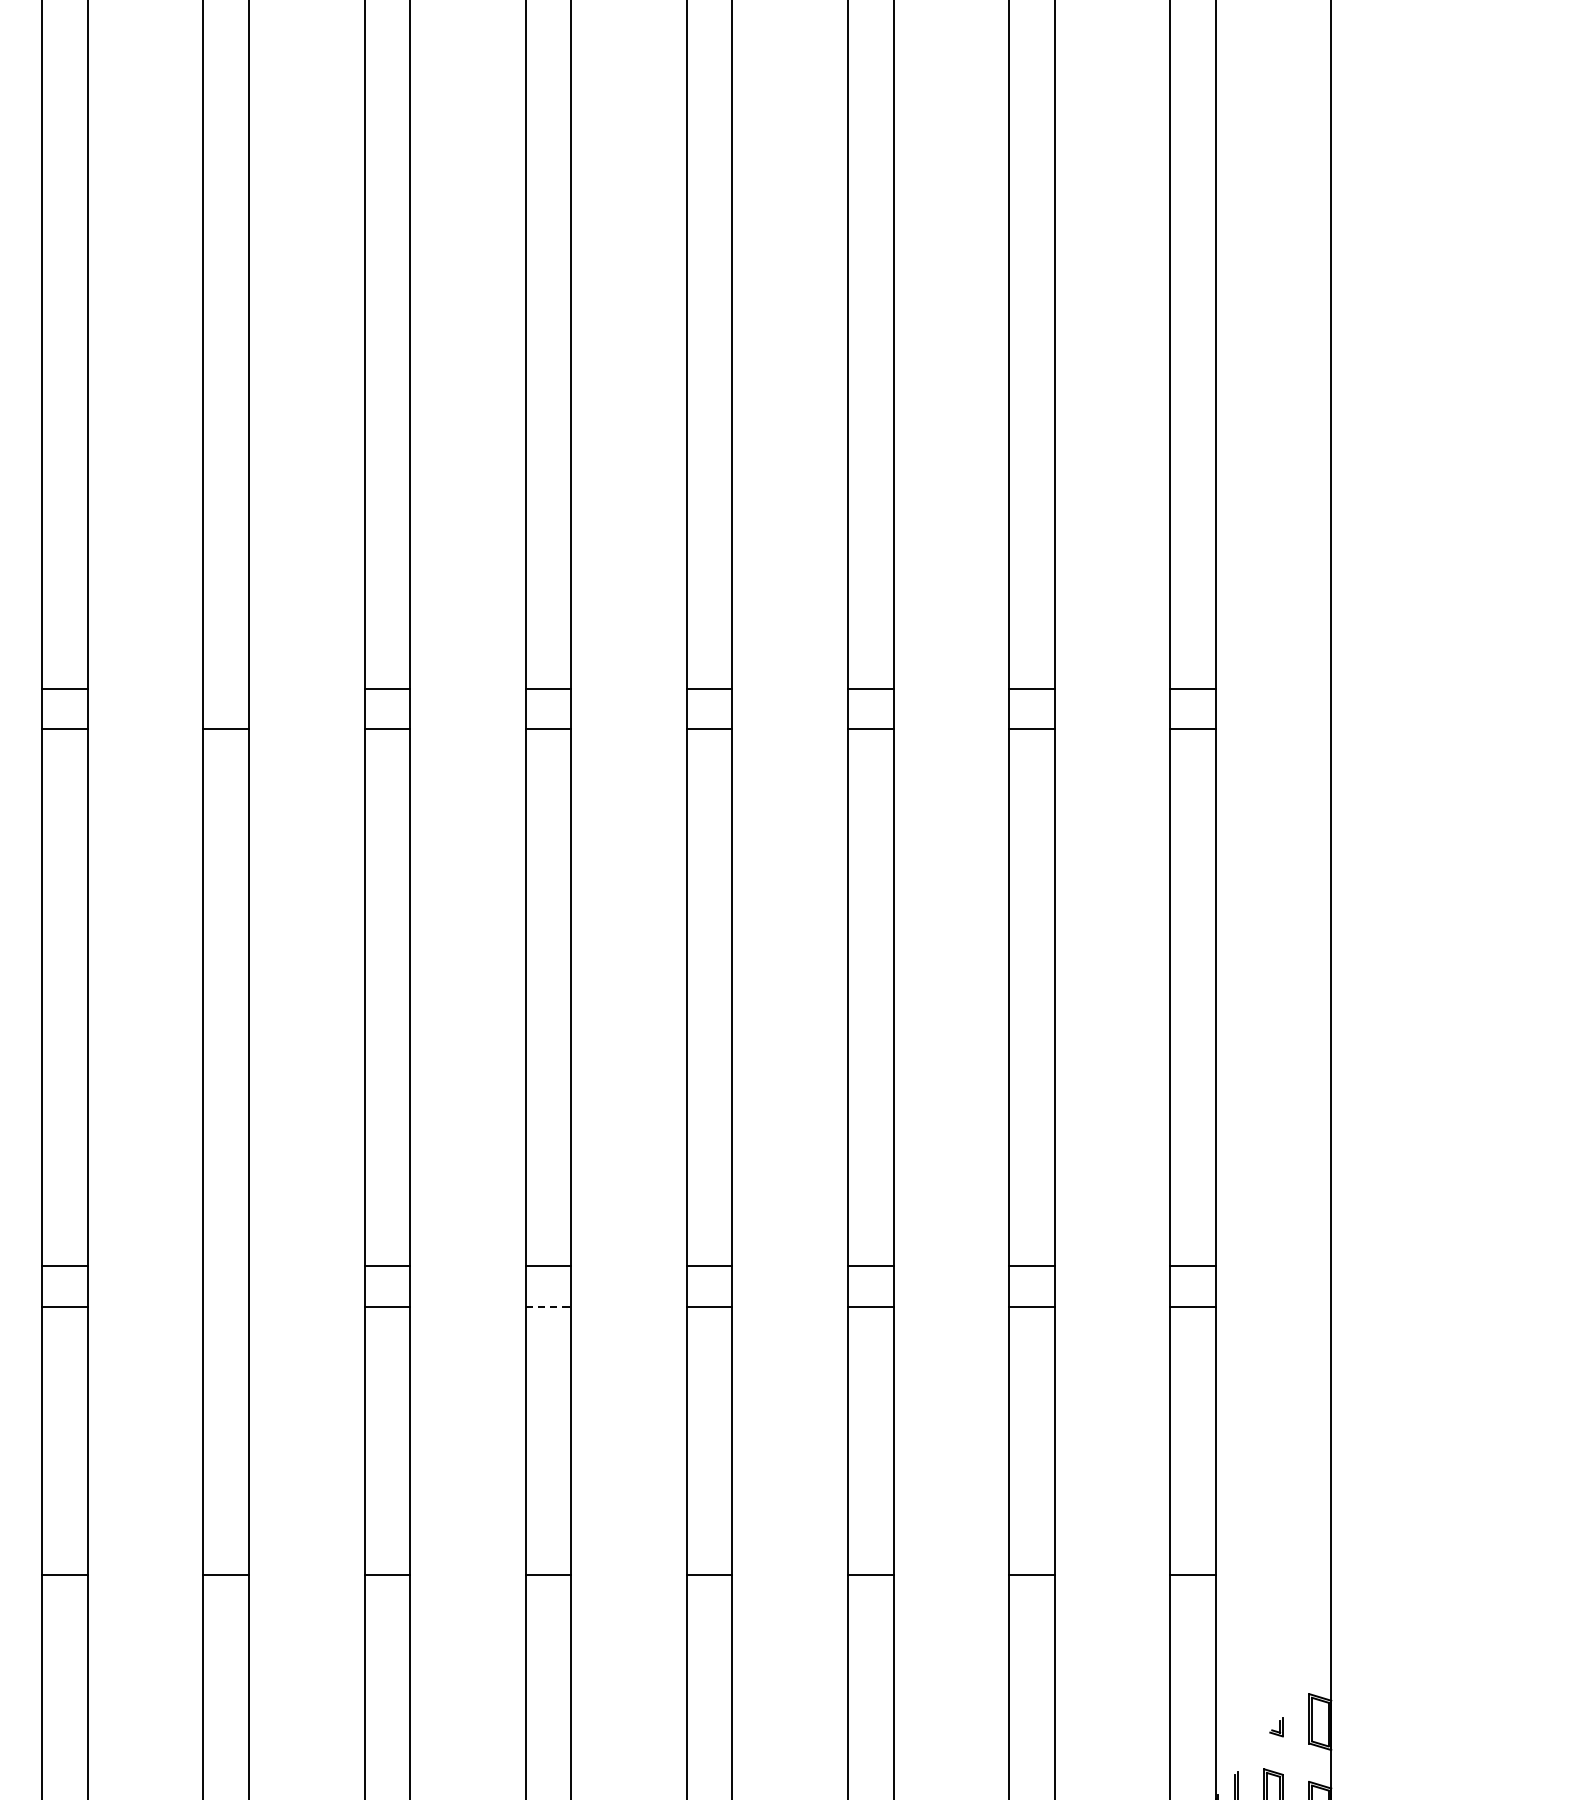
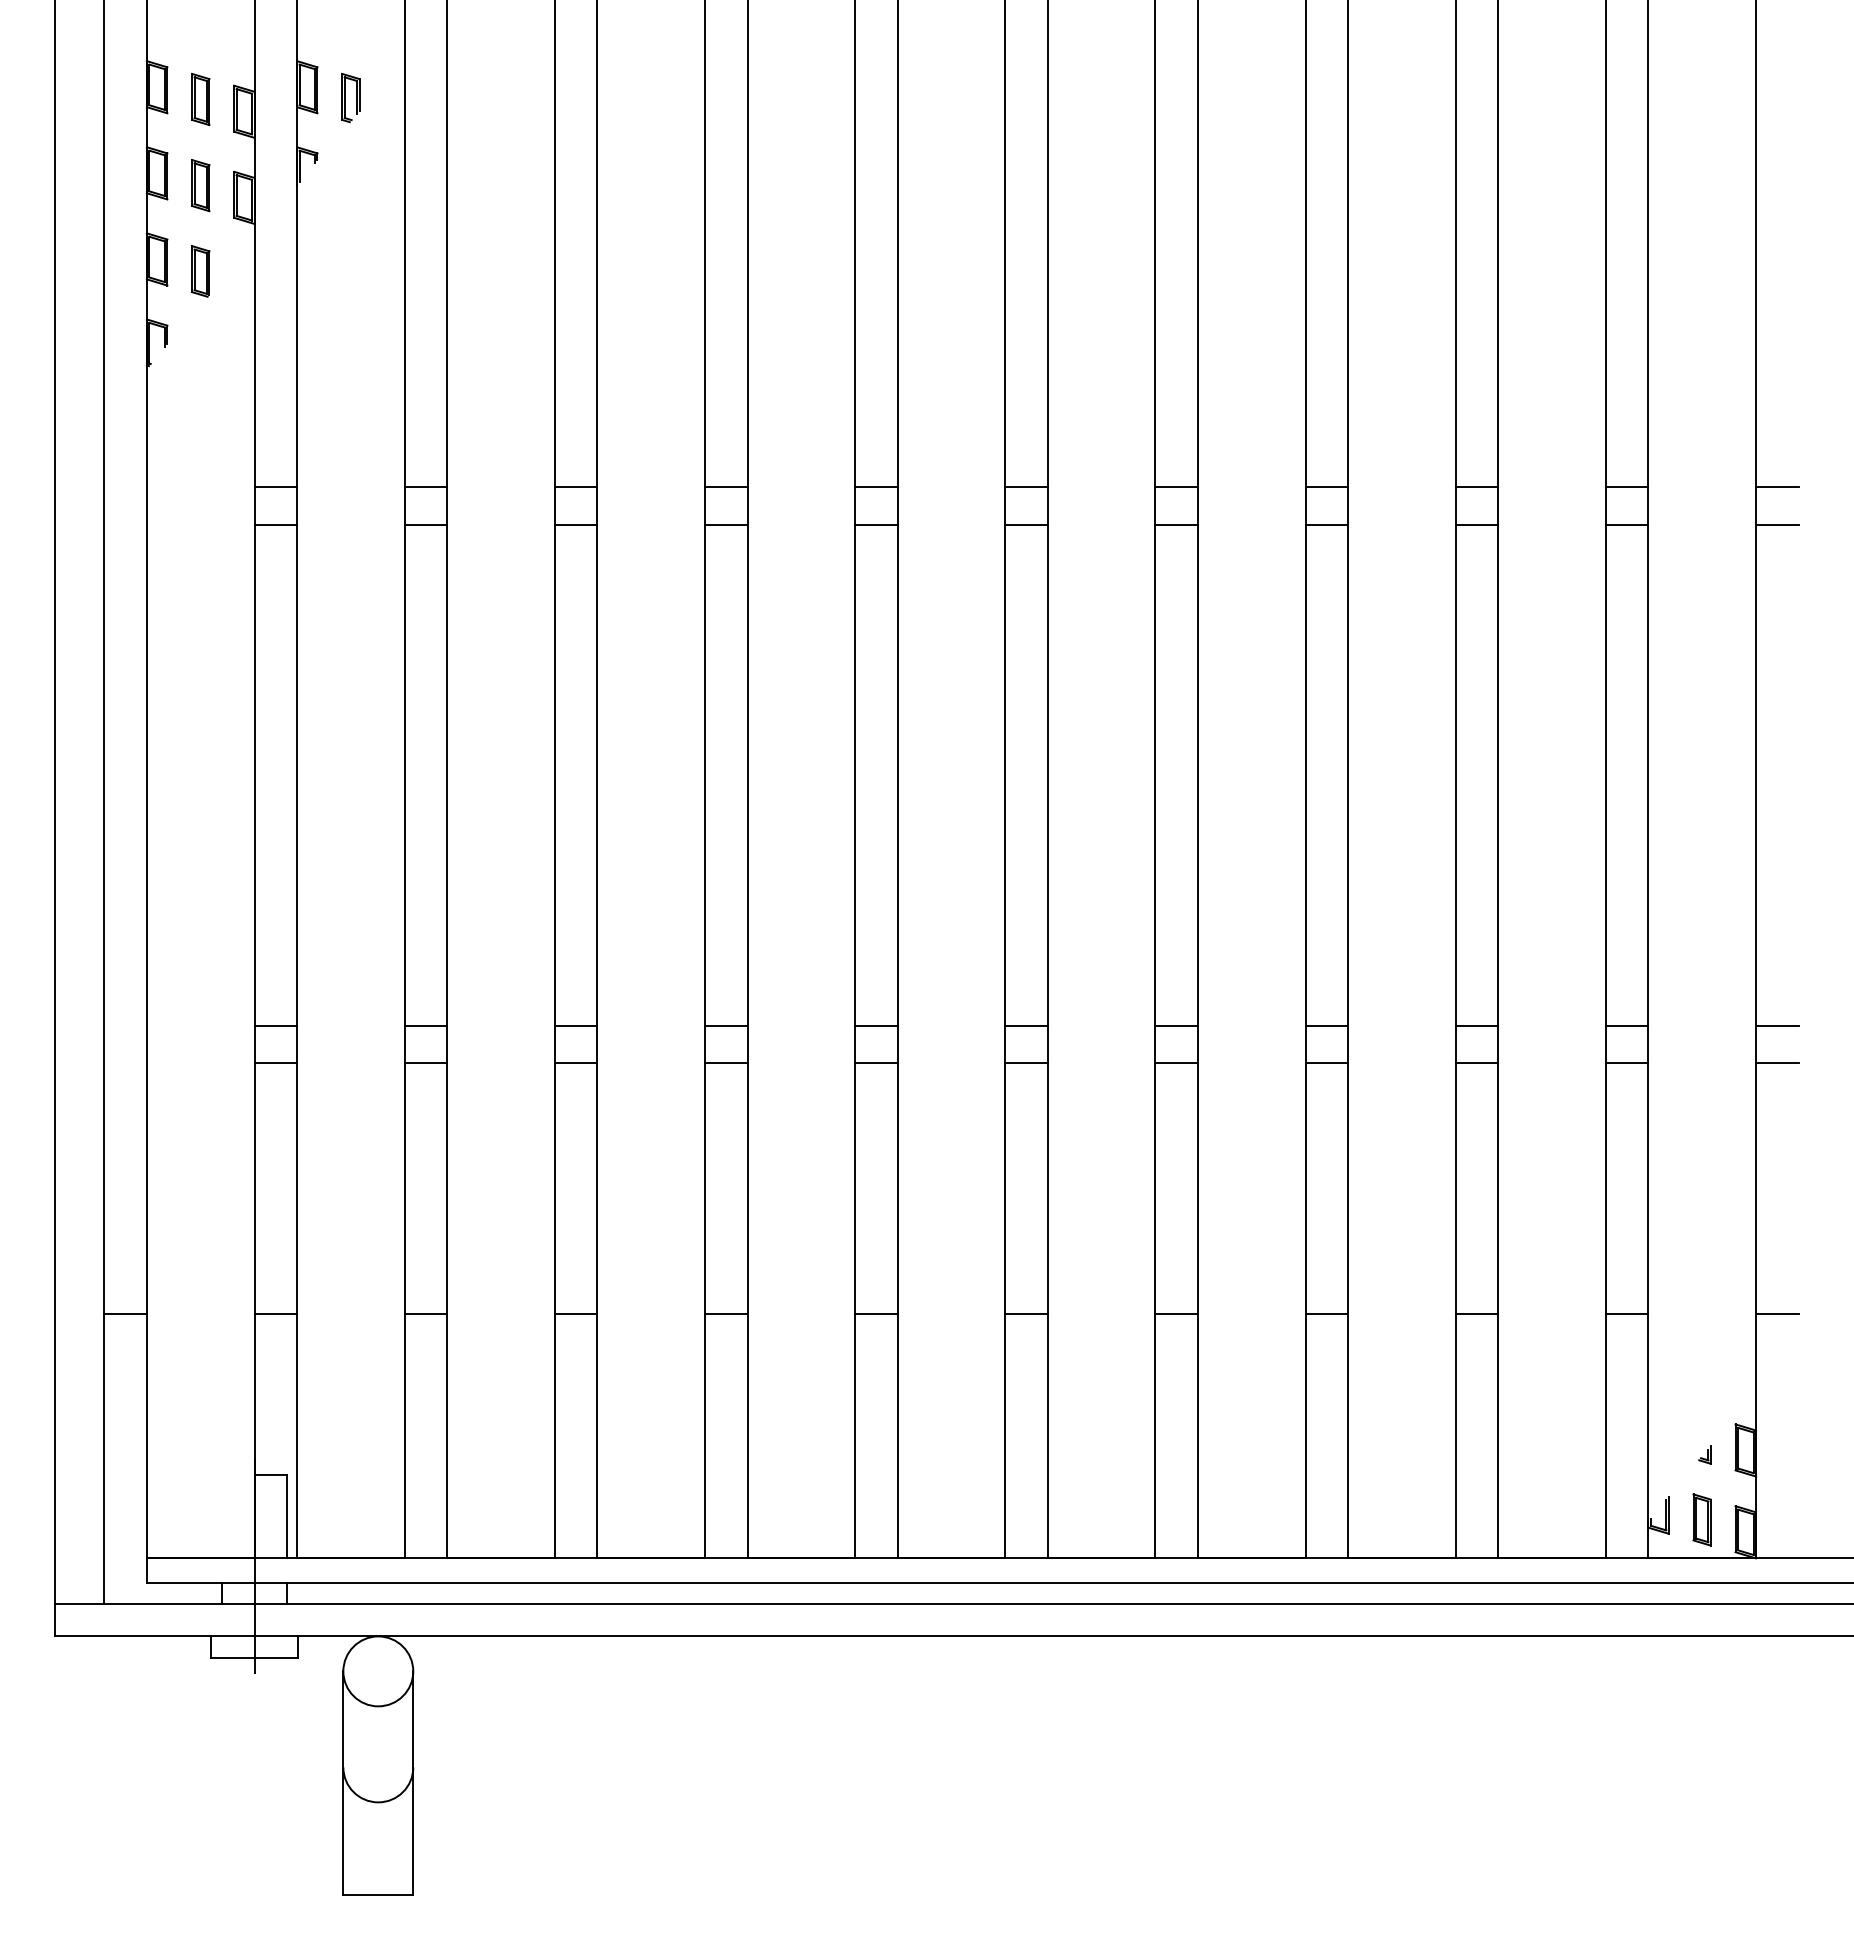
line: (226, 688) -> (726, 487), added
line: (1354, 688) -> (1777, 487), added
line: (1354, 729) -> (1777, 525), added
line: (226, 1266) -> (726, 1025), added
line: (1354, 1266) -> (1777, 1025), added
line: (226, 1306) -> (726, 1063), added
line: (549, 1306) -> (1027, 1063), dashed -> solid
line: (1354, 1306) -> (1777, 1063), added
line: (1354, 1575) -> (1777, 1313), added

